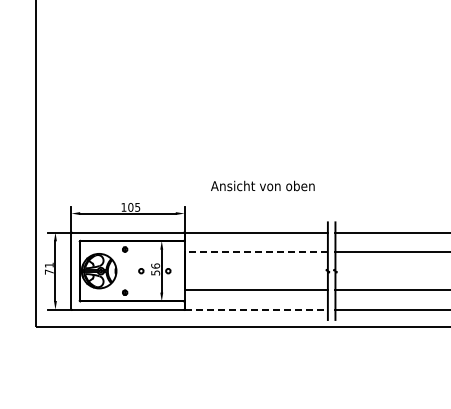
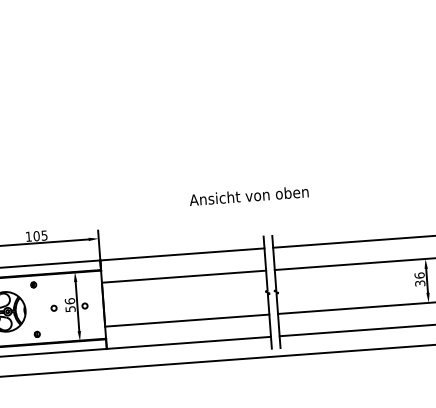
text: (262, 185) -> (248, 195), moved
line: (256, 251) -> (184, 276), dashed -> solid
line: (256, 309) -> (189, 342), dashed -> solid

